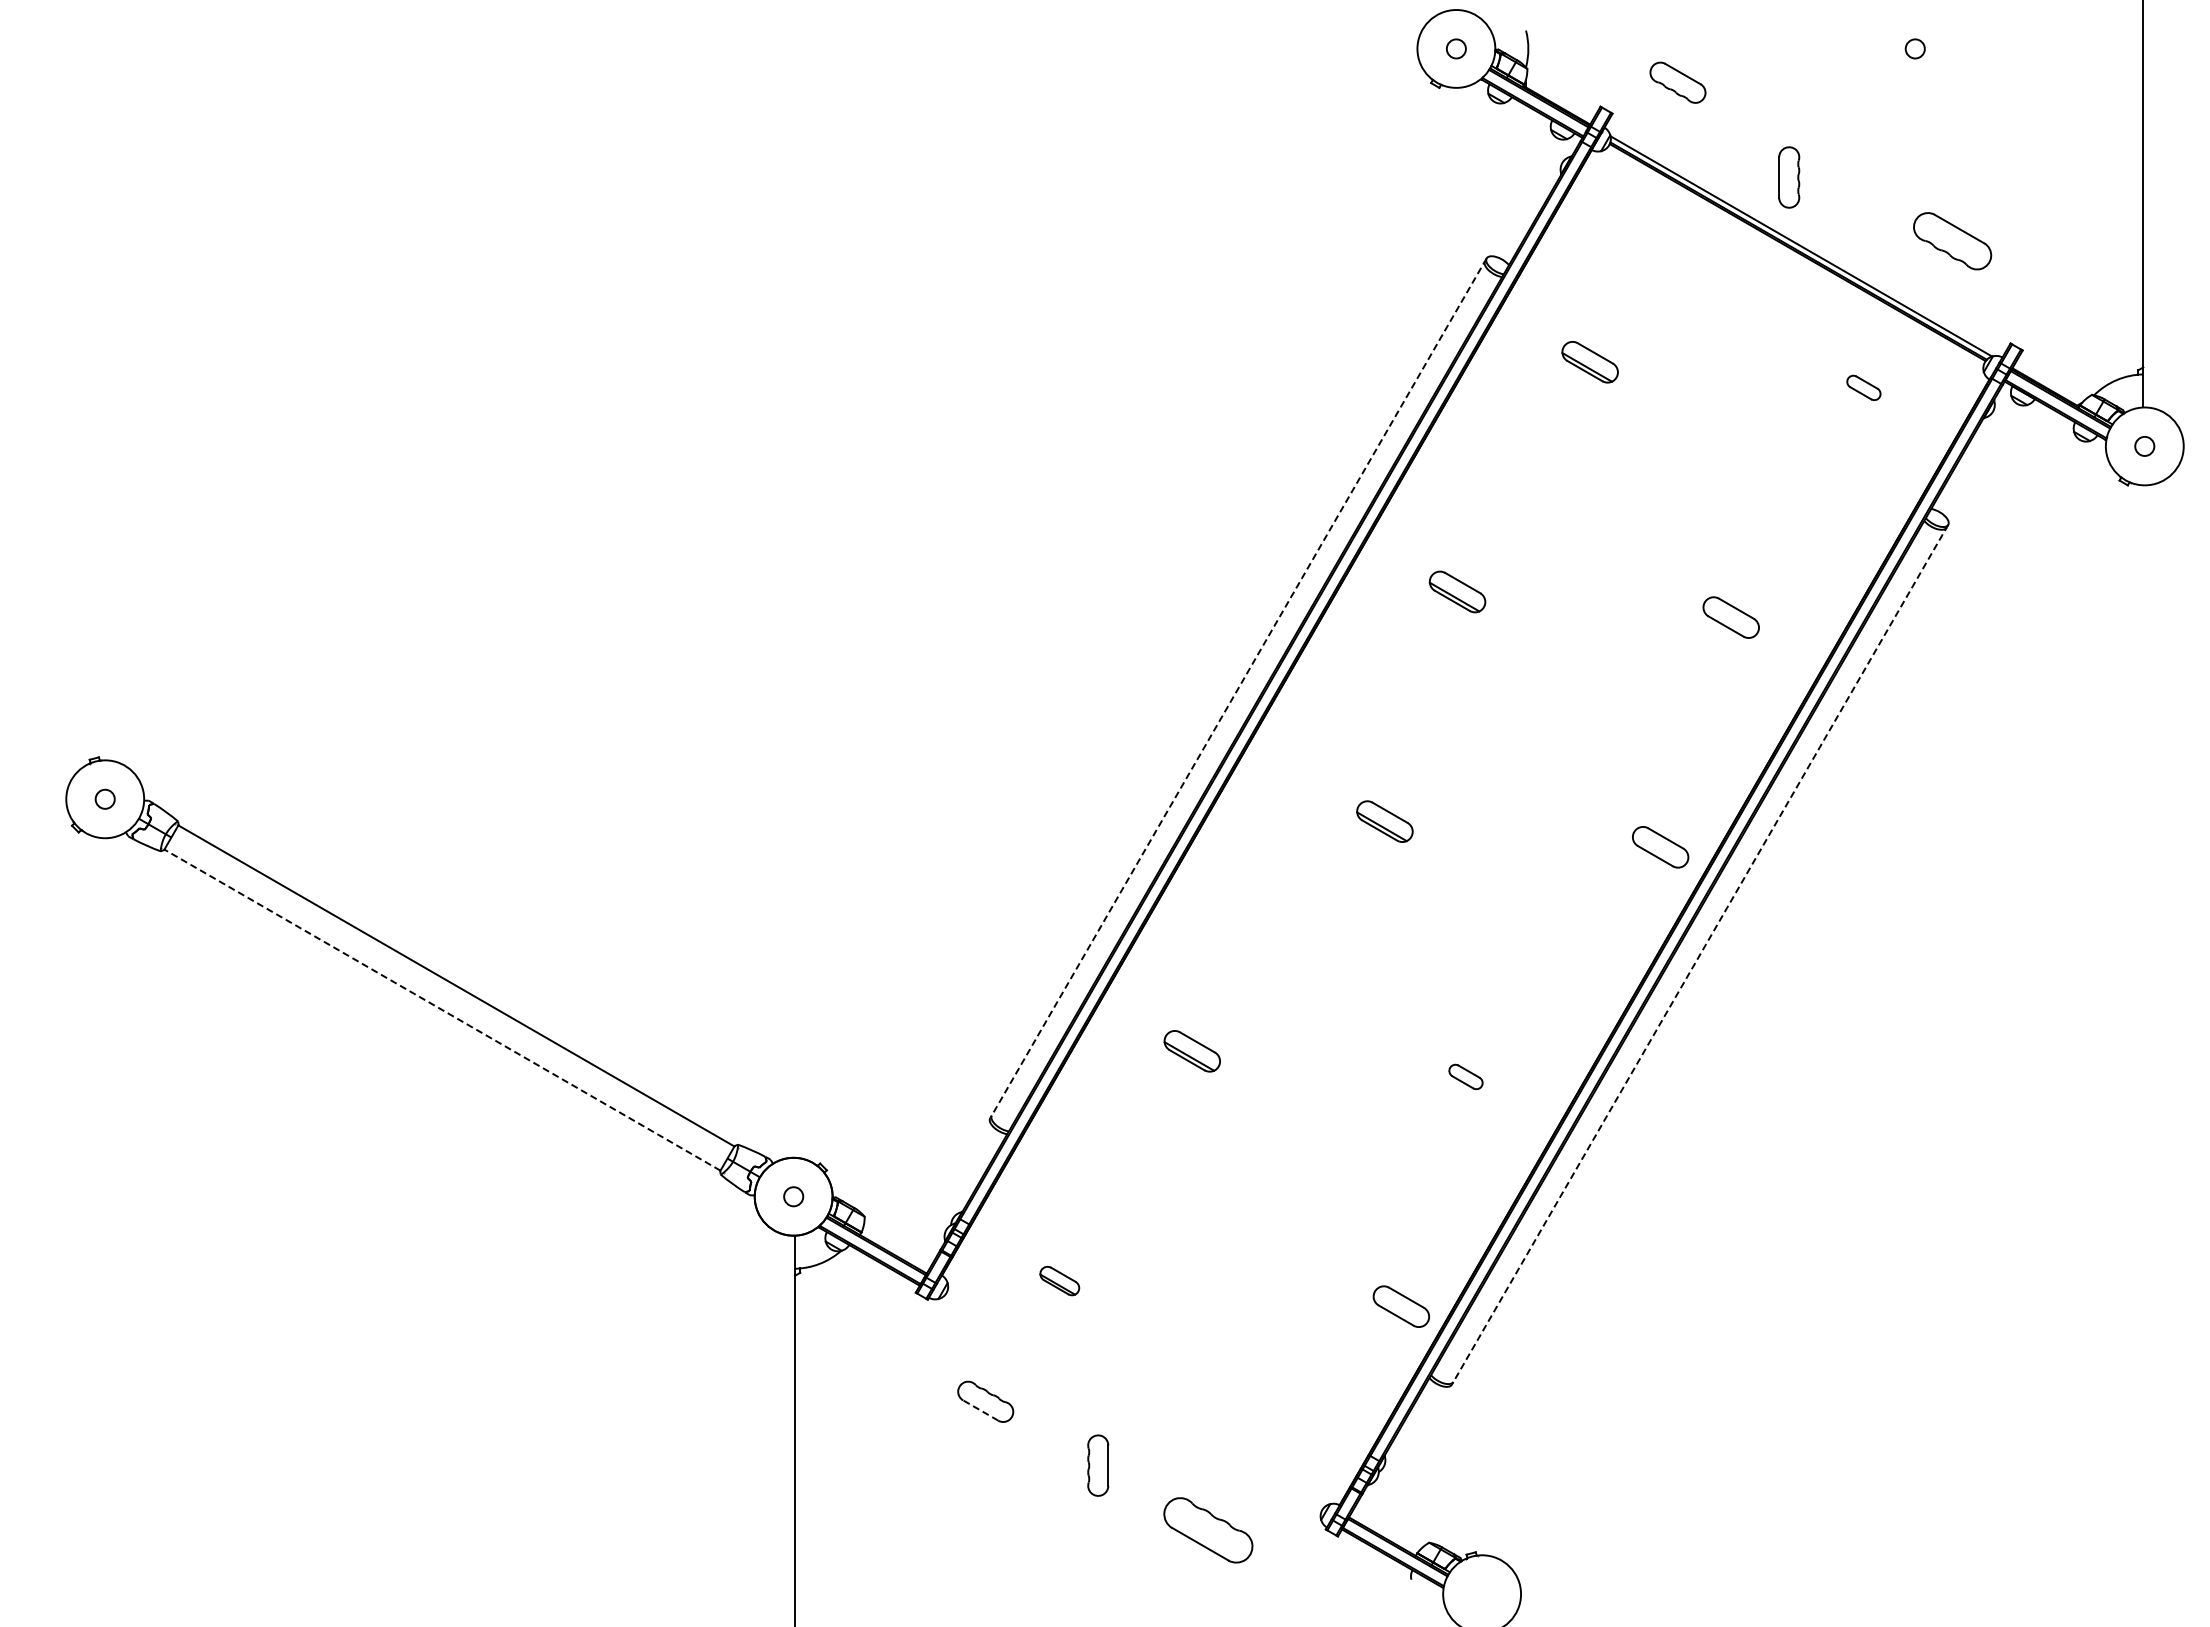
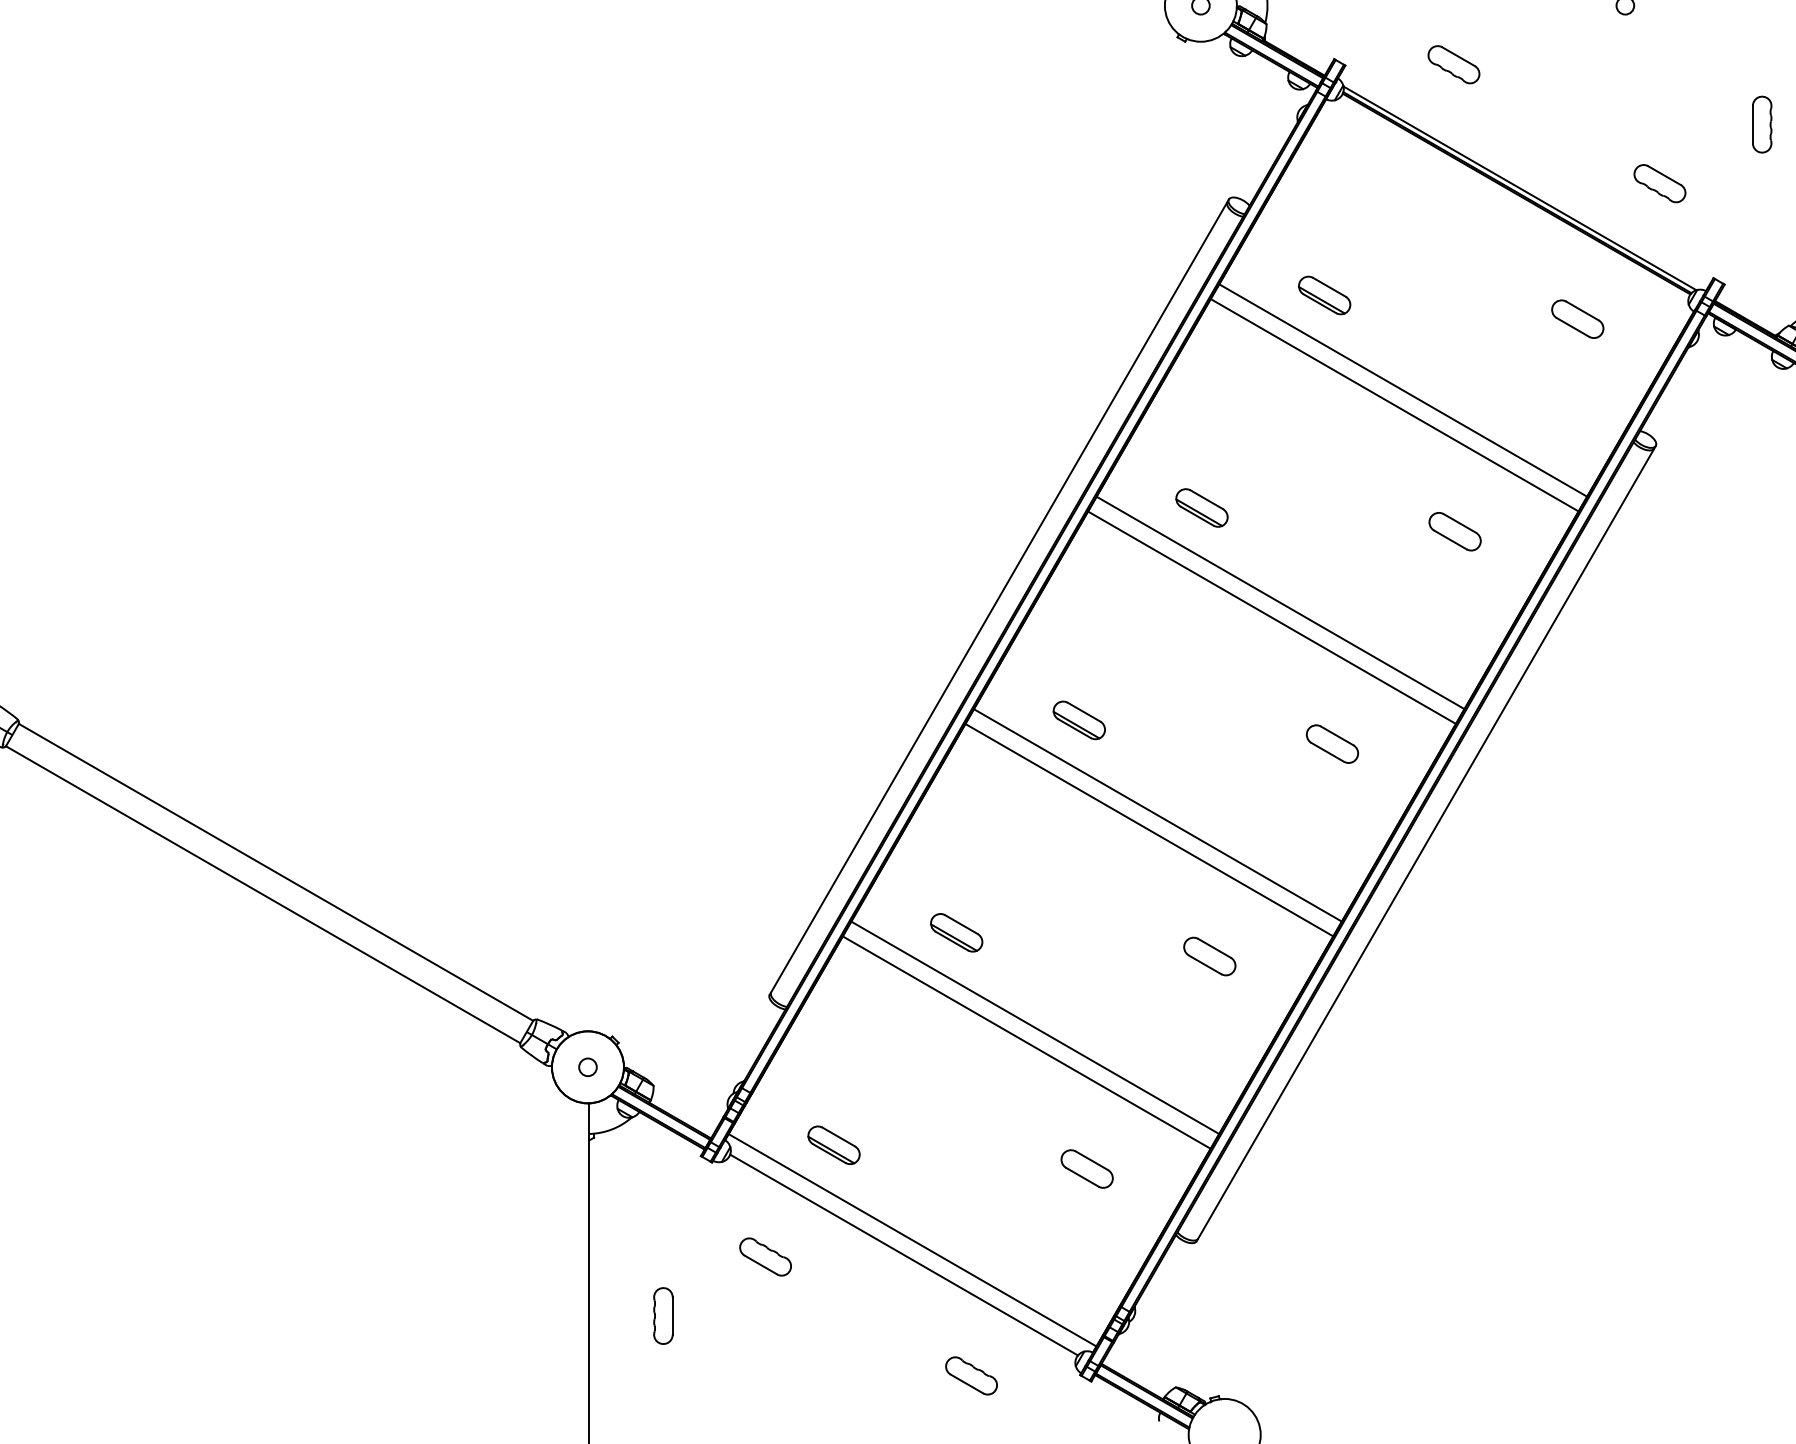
part: (1677, 82) -> (1453, 64), moved
part: (1789, 177) -> (1762, 124), moved
part: (1952, 241) -> (1659, 183), size x0.71
part: (1863, 387) -> (1577, 318), size x1.67
line: (1674, 464) -> (1402, 390), added
line: (1665, 480) -> (1394, 404), added
line: (1238, 688) -> (999, 597), dashed -> solid
line: (1542, 694) -> (1280, 602), added
line: (1533, 710) -> (1272, 617), added
part: (1384, 821) -> (1078, 720), moved
part: (1660, 847) -> (1332, 744), moved
line: (1409, 924) -> (1157, 815), added
line: (1400, 940) -> (1149, 830), added
line: (1699, 955) -> (1425, 844), dashed -> solid
line: (442, 1009) -> (263, 894), dashed -> solid
part: (1465, 1076) -> (1209, 956), size x1.67
line: (1277, 1153) -> (1035, 1027), added
line: (1267, 1169) -> (1026, 1042), added
part: (1059, 1280) -> (833, 1144), size x1.43
part: (1401, 1306) -> (1087, 1168), moved
line: (1144, 1383) -> (912, 1240), added
line: (1135, 1399) -> (904, 1254), added
line: (980, 1410) -> (760, 1265), dashed -> solid
part: (1098, 1465) -> (663, 1315), moved
part: (1208, 1530) -> (971, 1376), size x0.62

